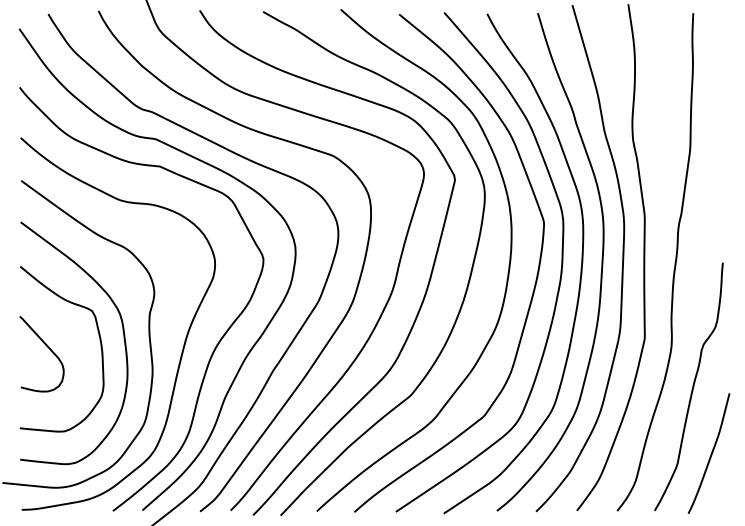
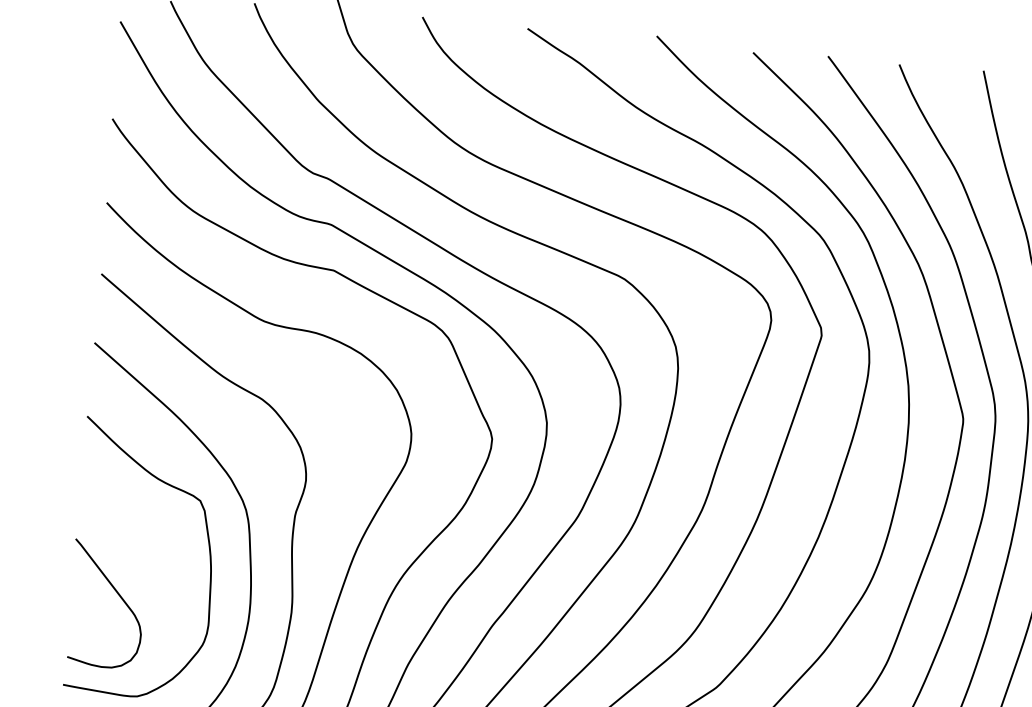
curve: (47, 347) -> (117, 594), moved

